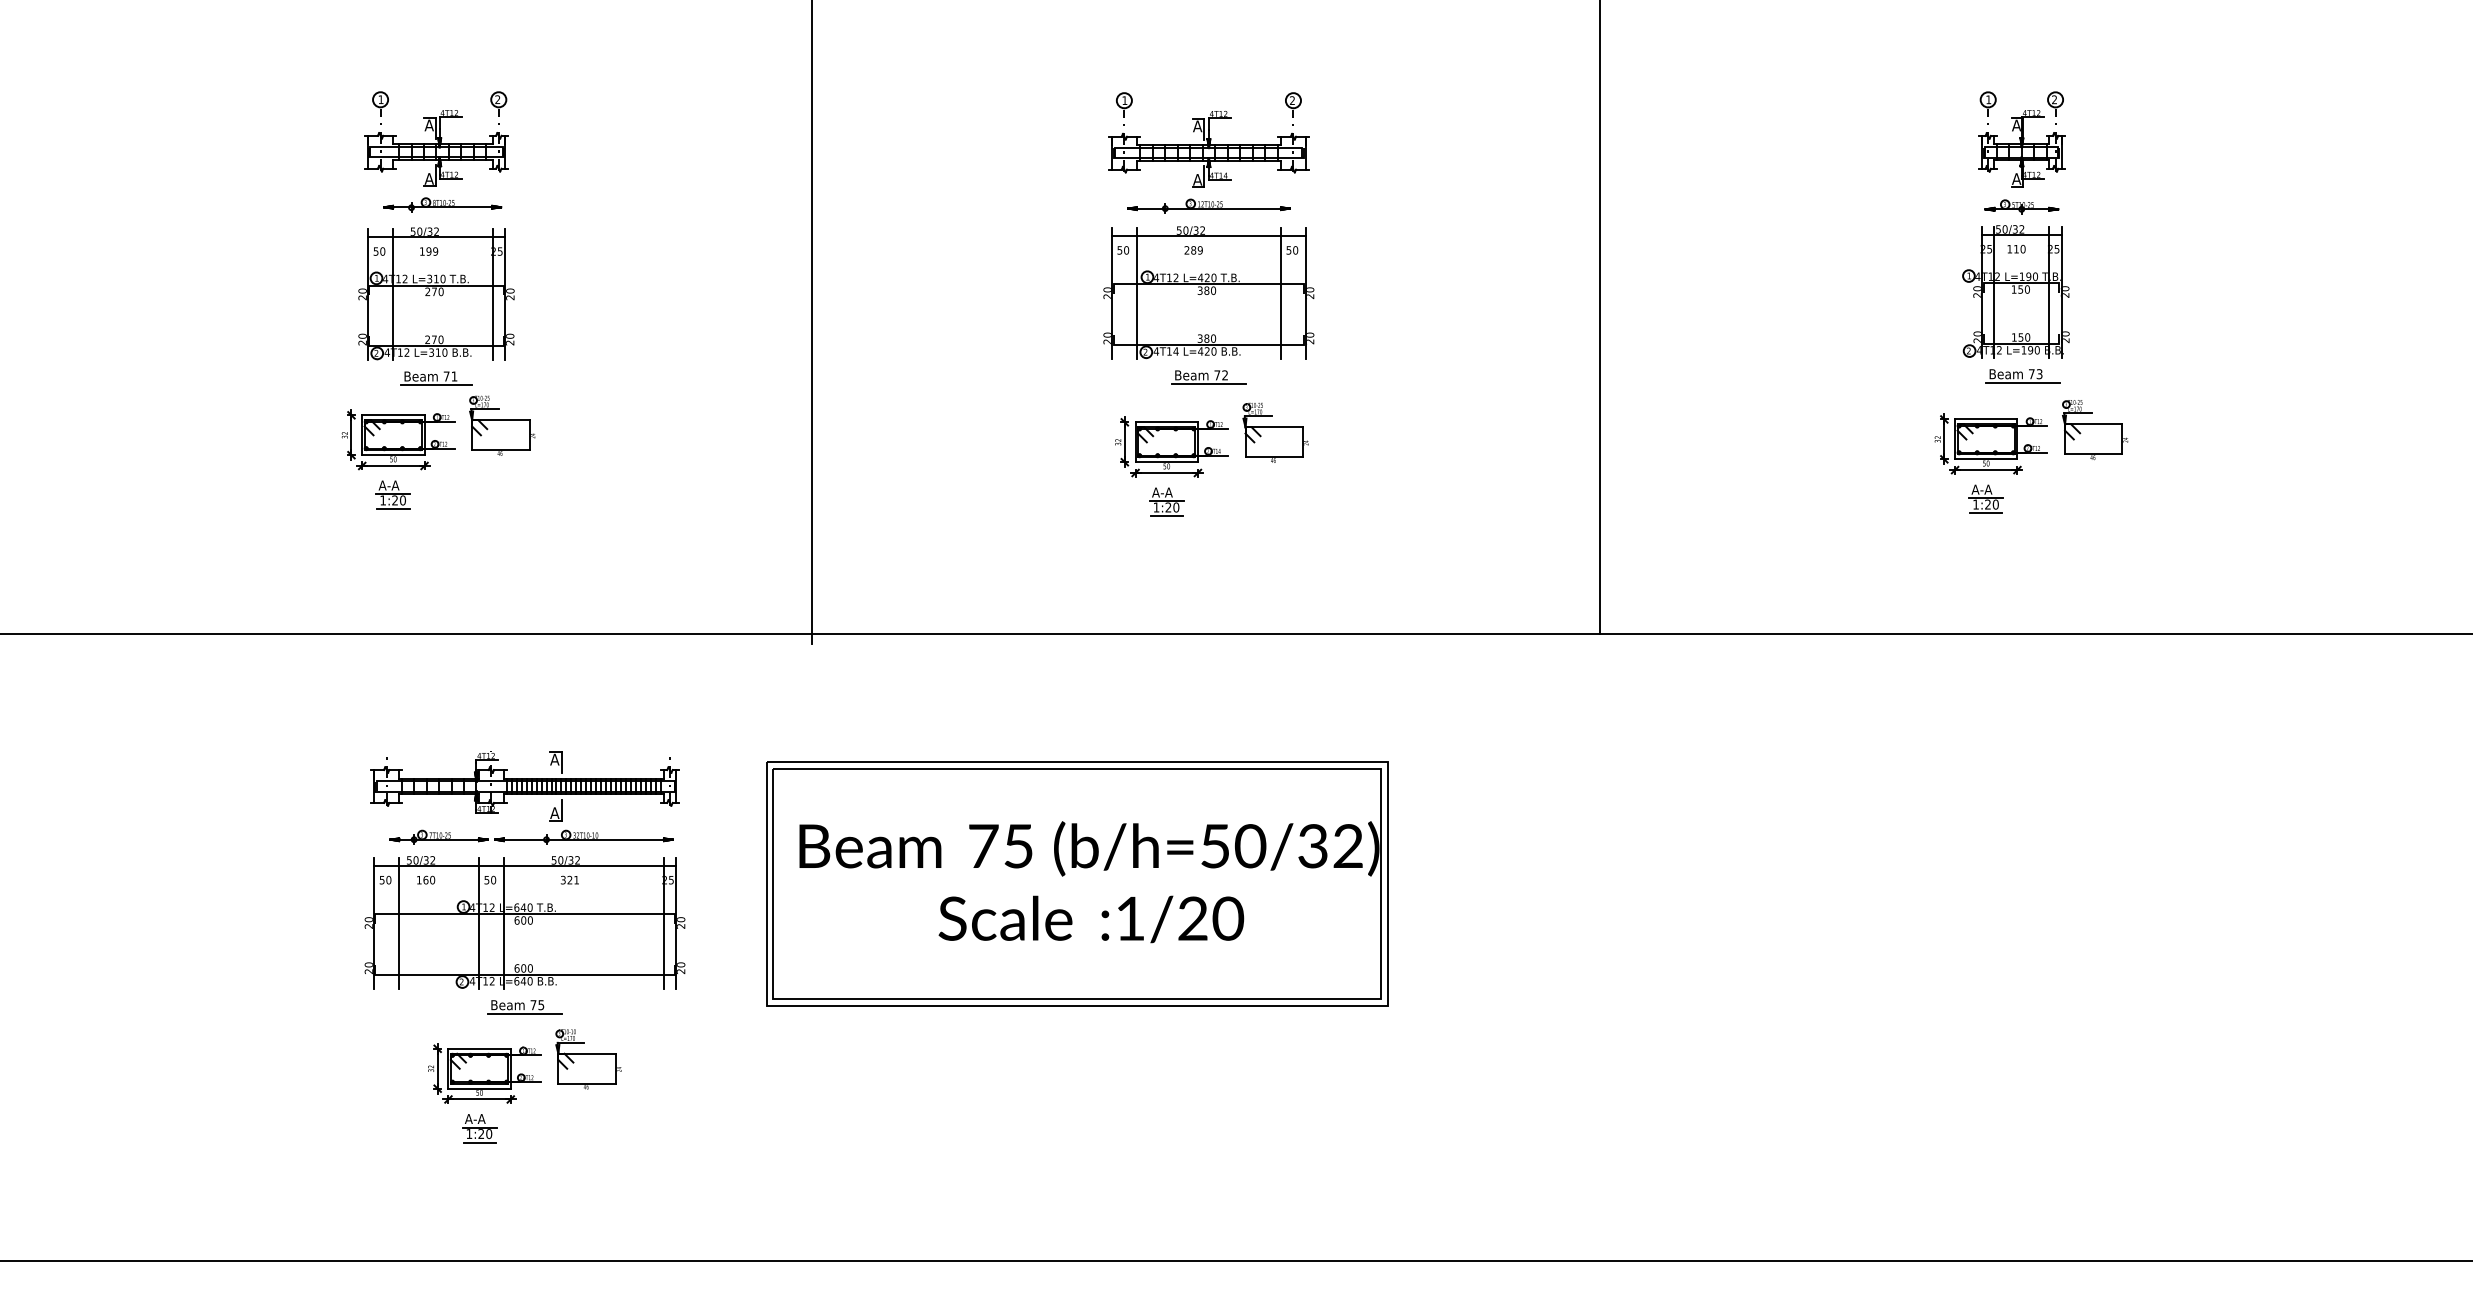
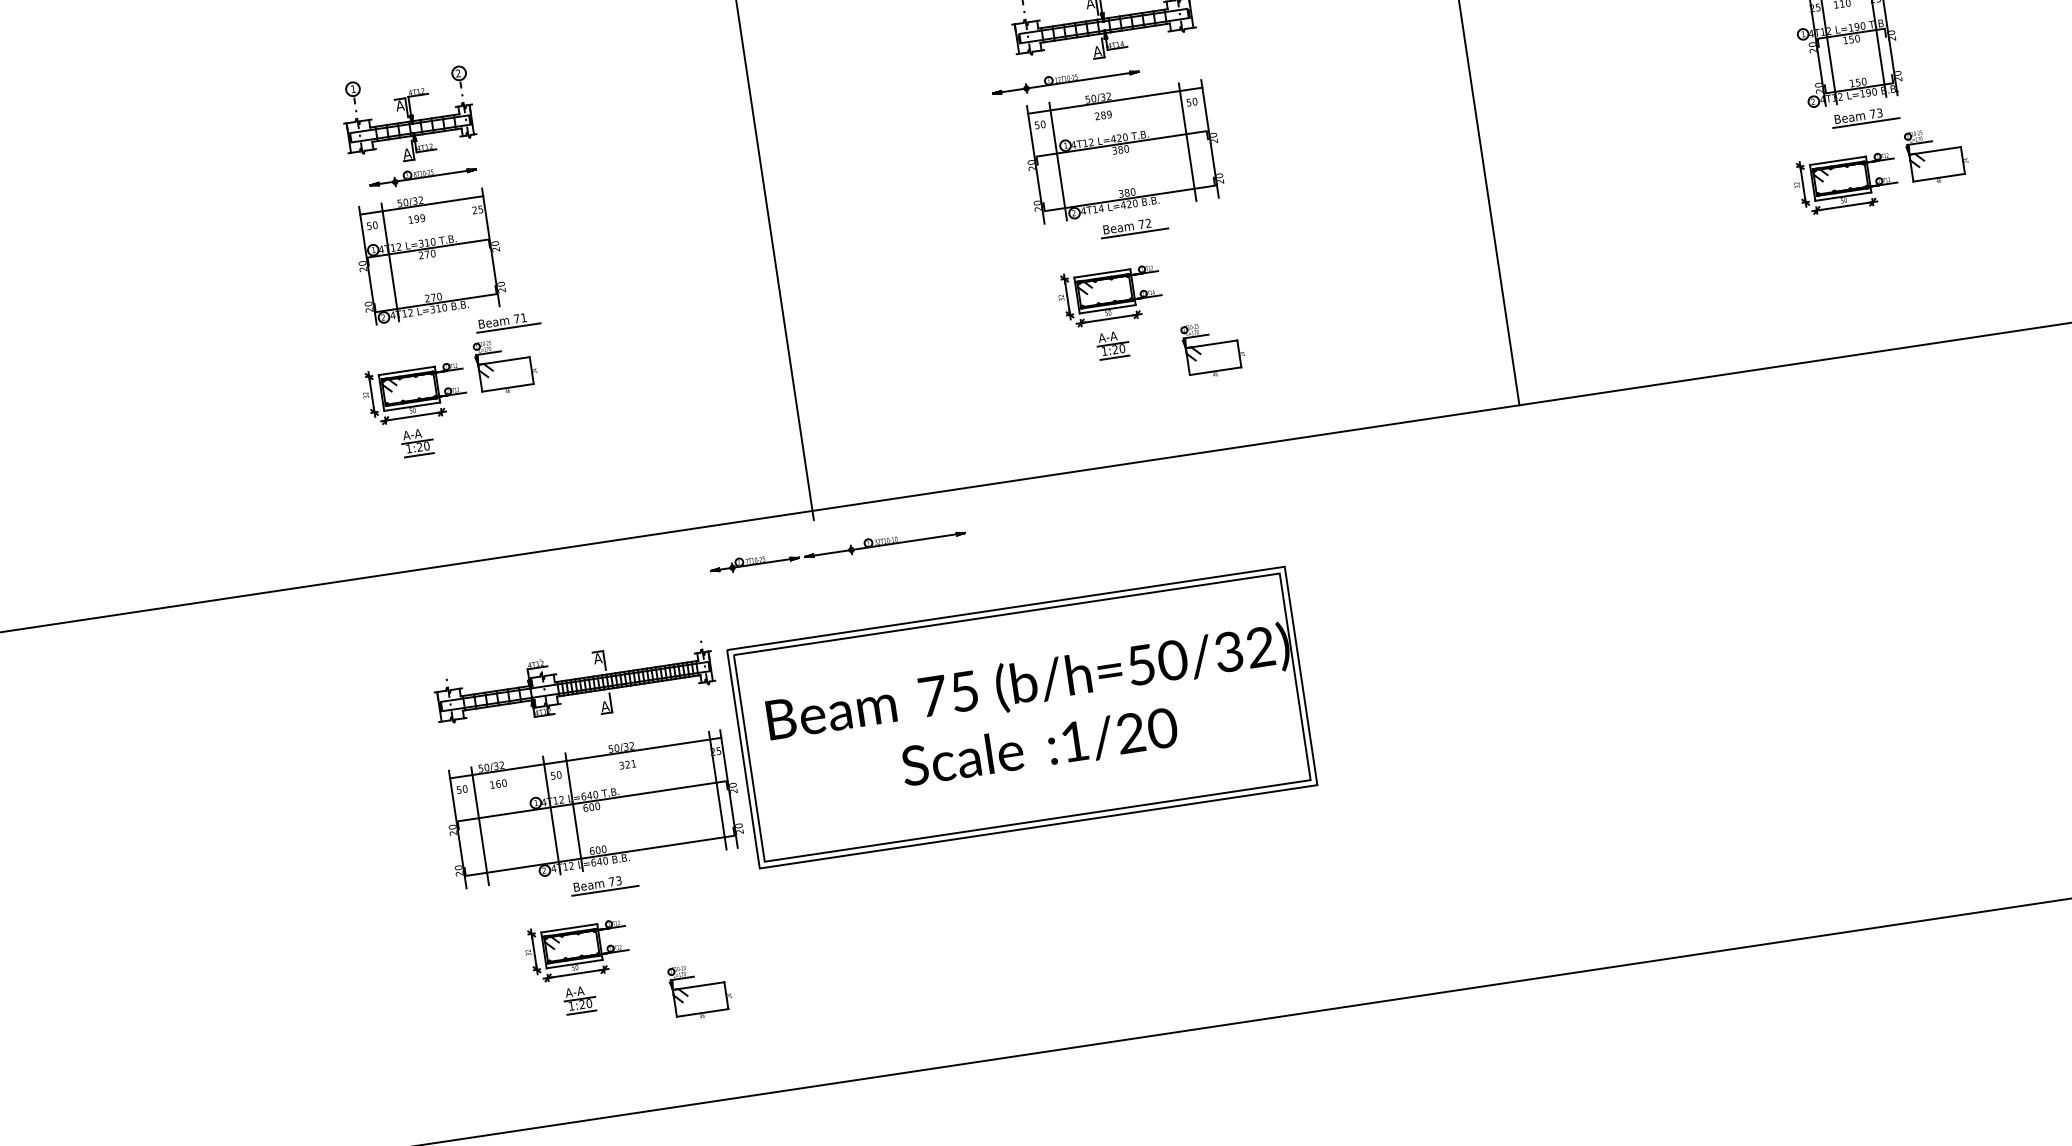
part: (1208, 205) -> (1064, 79), moved
line: (492, 294) -> (479, 249), removed
part: (436, 378) -> (507, 322), moved
part: (1275, 432) -> (1213, 348), moved
part: (1985, 498) -> (1847, 231), removed
part: (531, 836) -> (837, 549), moved
part: (1077, 883) -> (1022, 717), moved
text: (541, 1004) -> (618, 880), 75 -> 73
part: (588, 1059) -> (700, 991), moved

